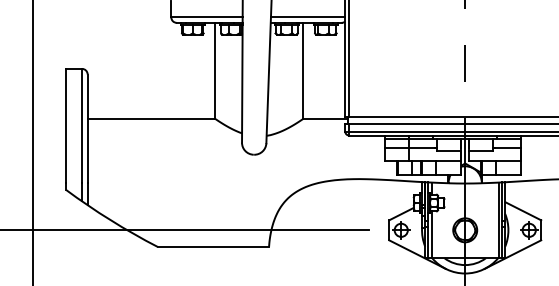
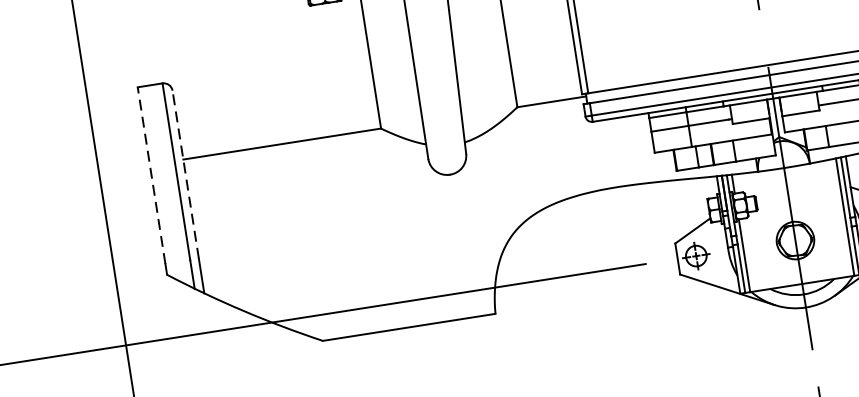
line: (66, 125) -> (152, 174), solid -> dashed
line: (87, 128) -> (185, 174), solid -> dashed

